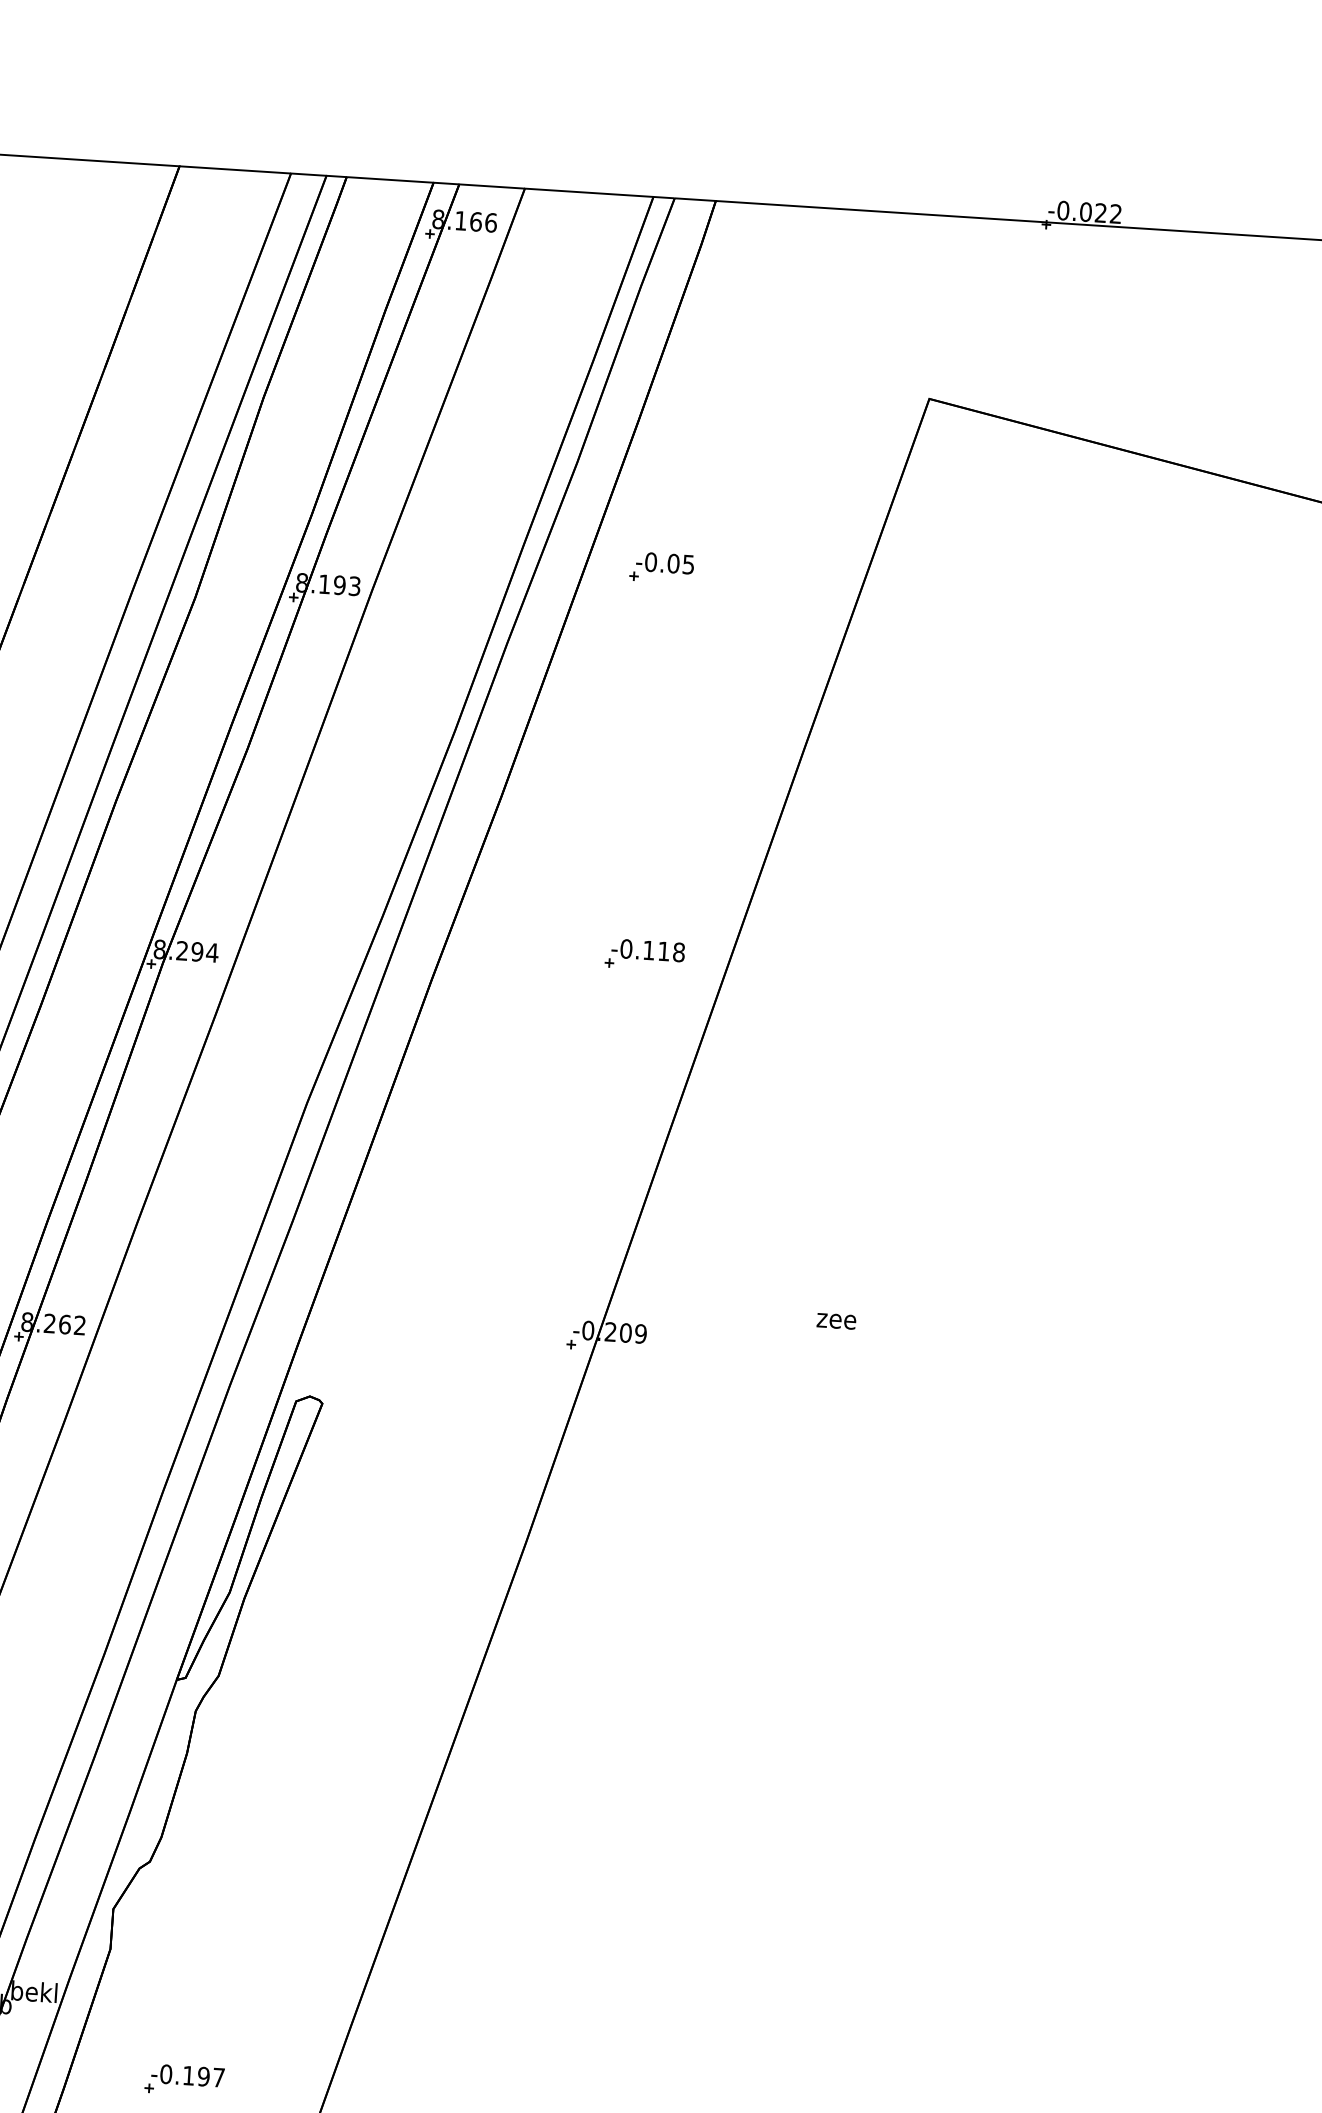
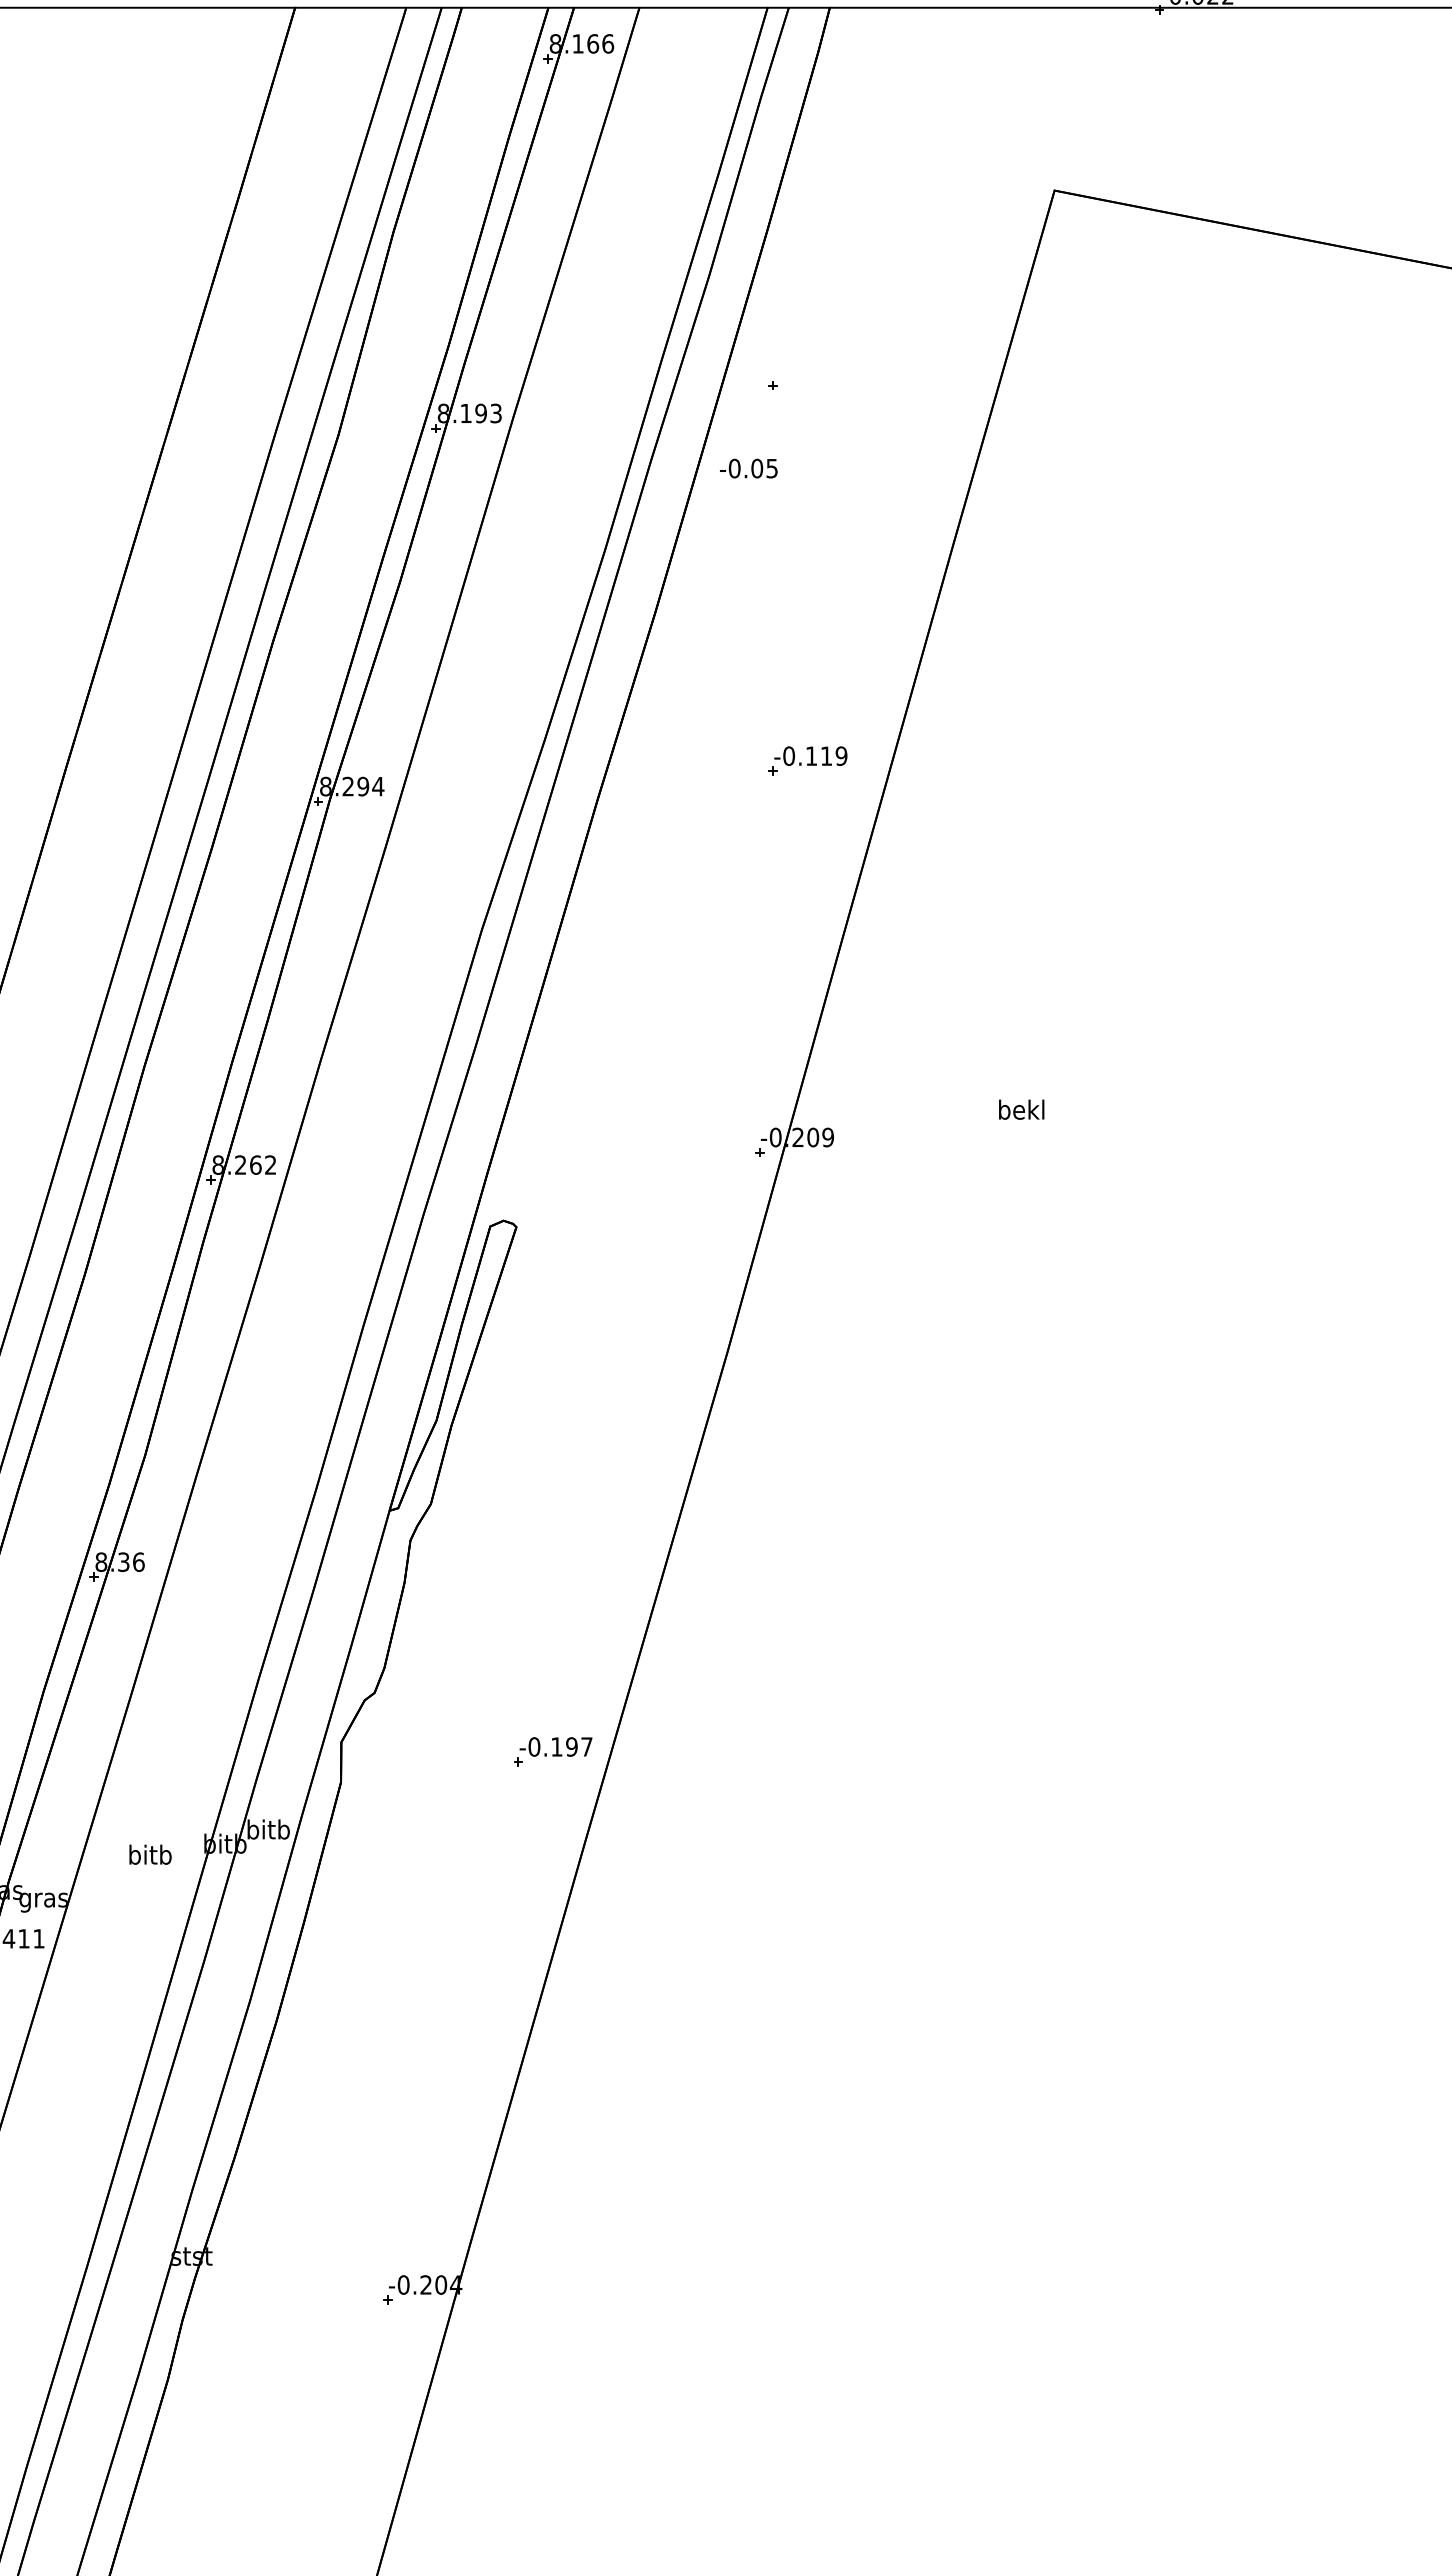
text: (664, 563) -> (748, 468), moved
text: (679, 951) -> (841, 755), -0.118 -> -0.119
text: (836, 1318) -> (1021, 1109), zee -> bekl
text: (33, 1991) -> (267, 1829), bekl -> bitb
part: (185, 2080) -> (553, 1751), moved

